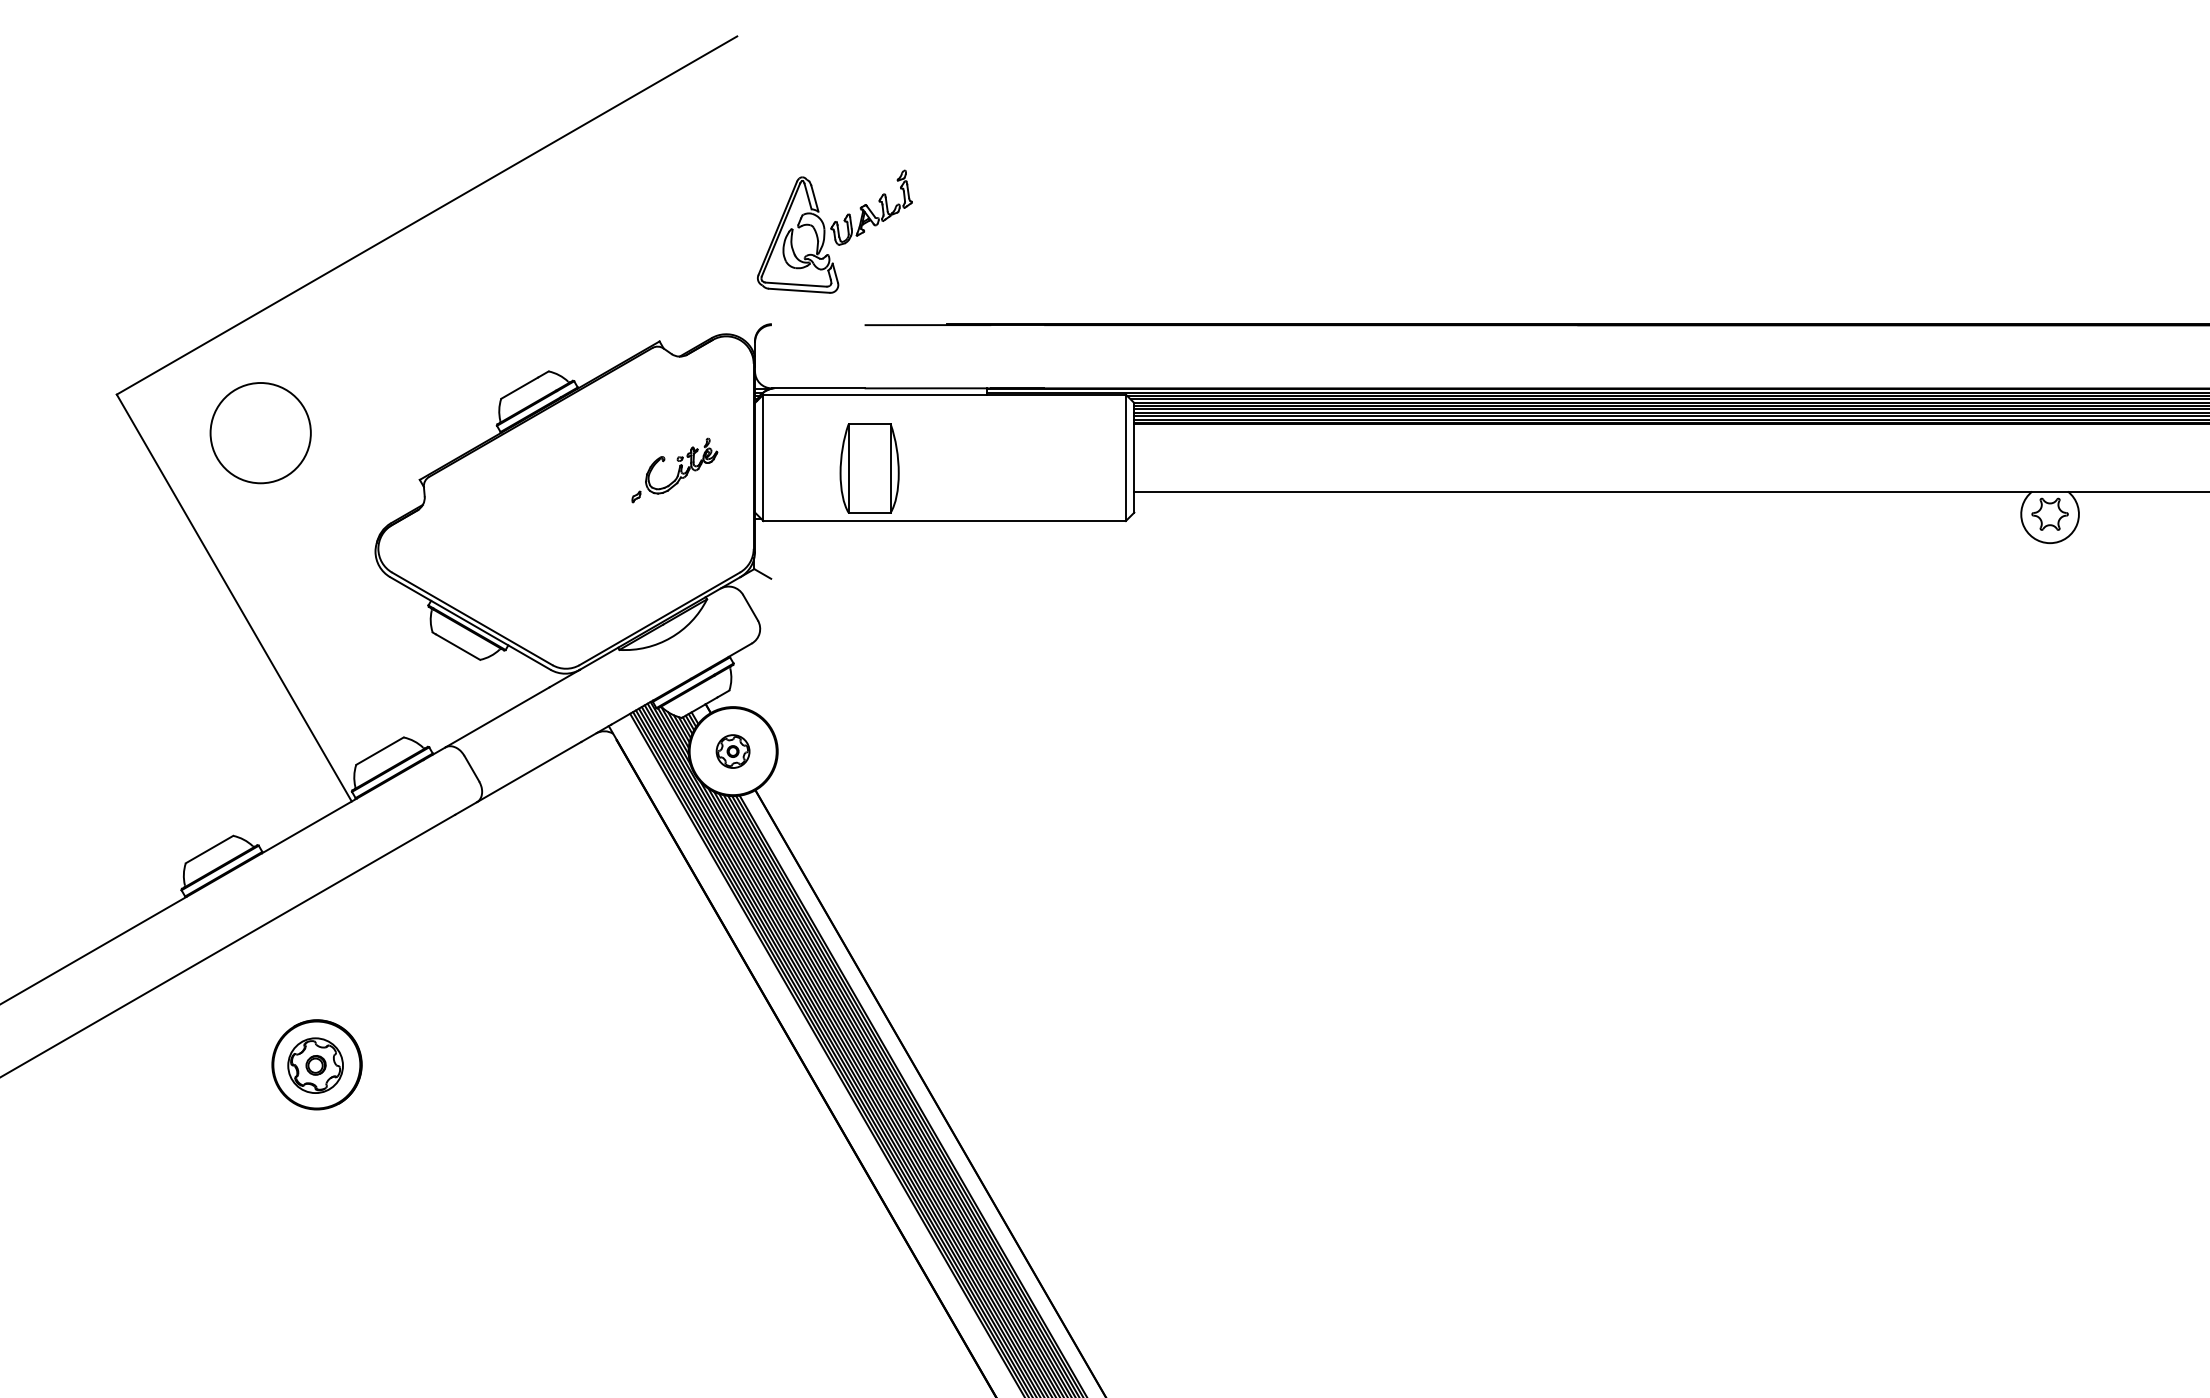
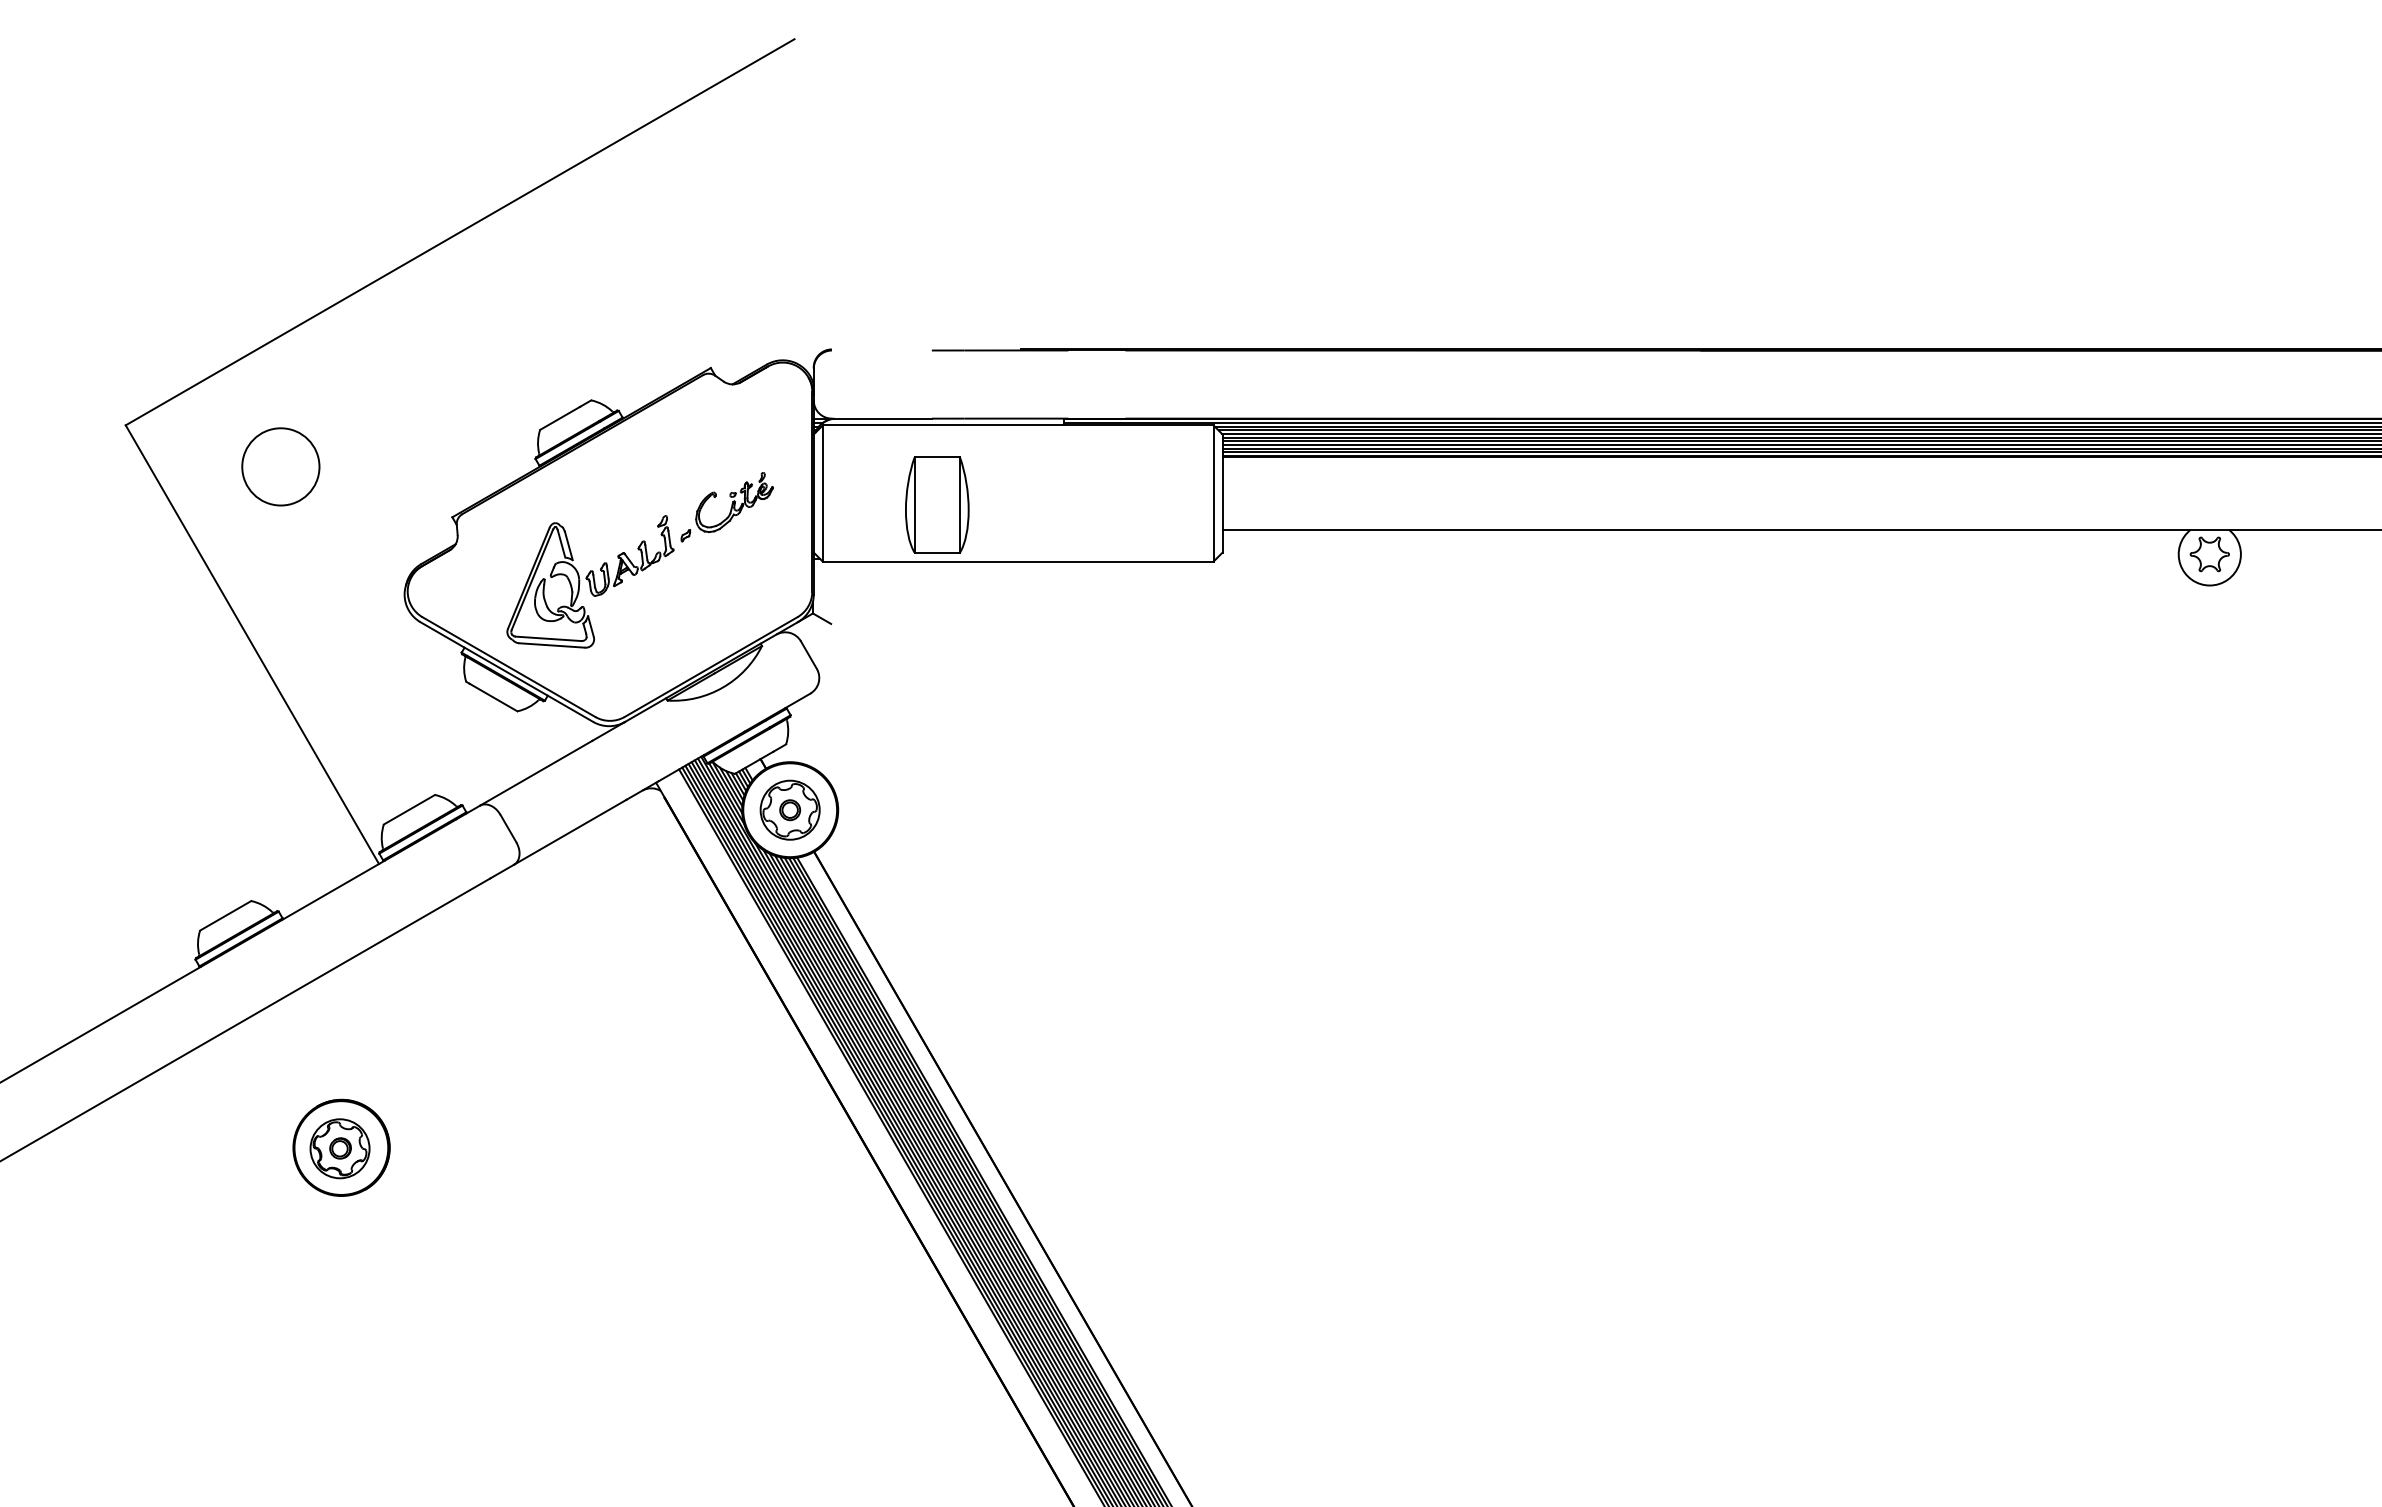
part: (834, 231) -> (590, 581), moved
circle: (260, 432) -> (280, 466), size x0.71
part: (732, 751) -> (789, 810), size x1.67

